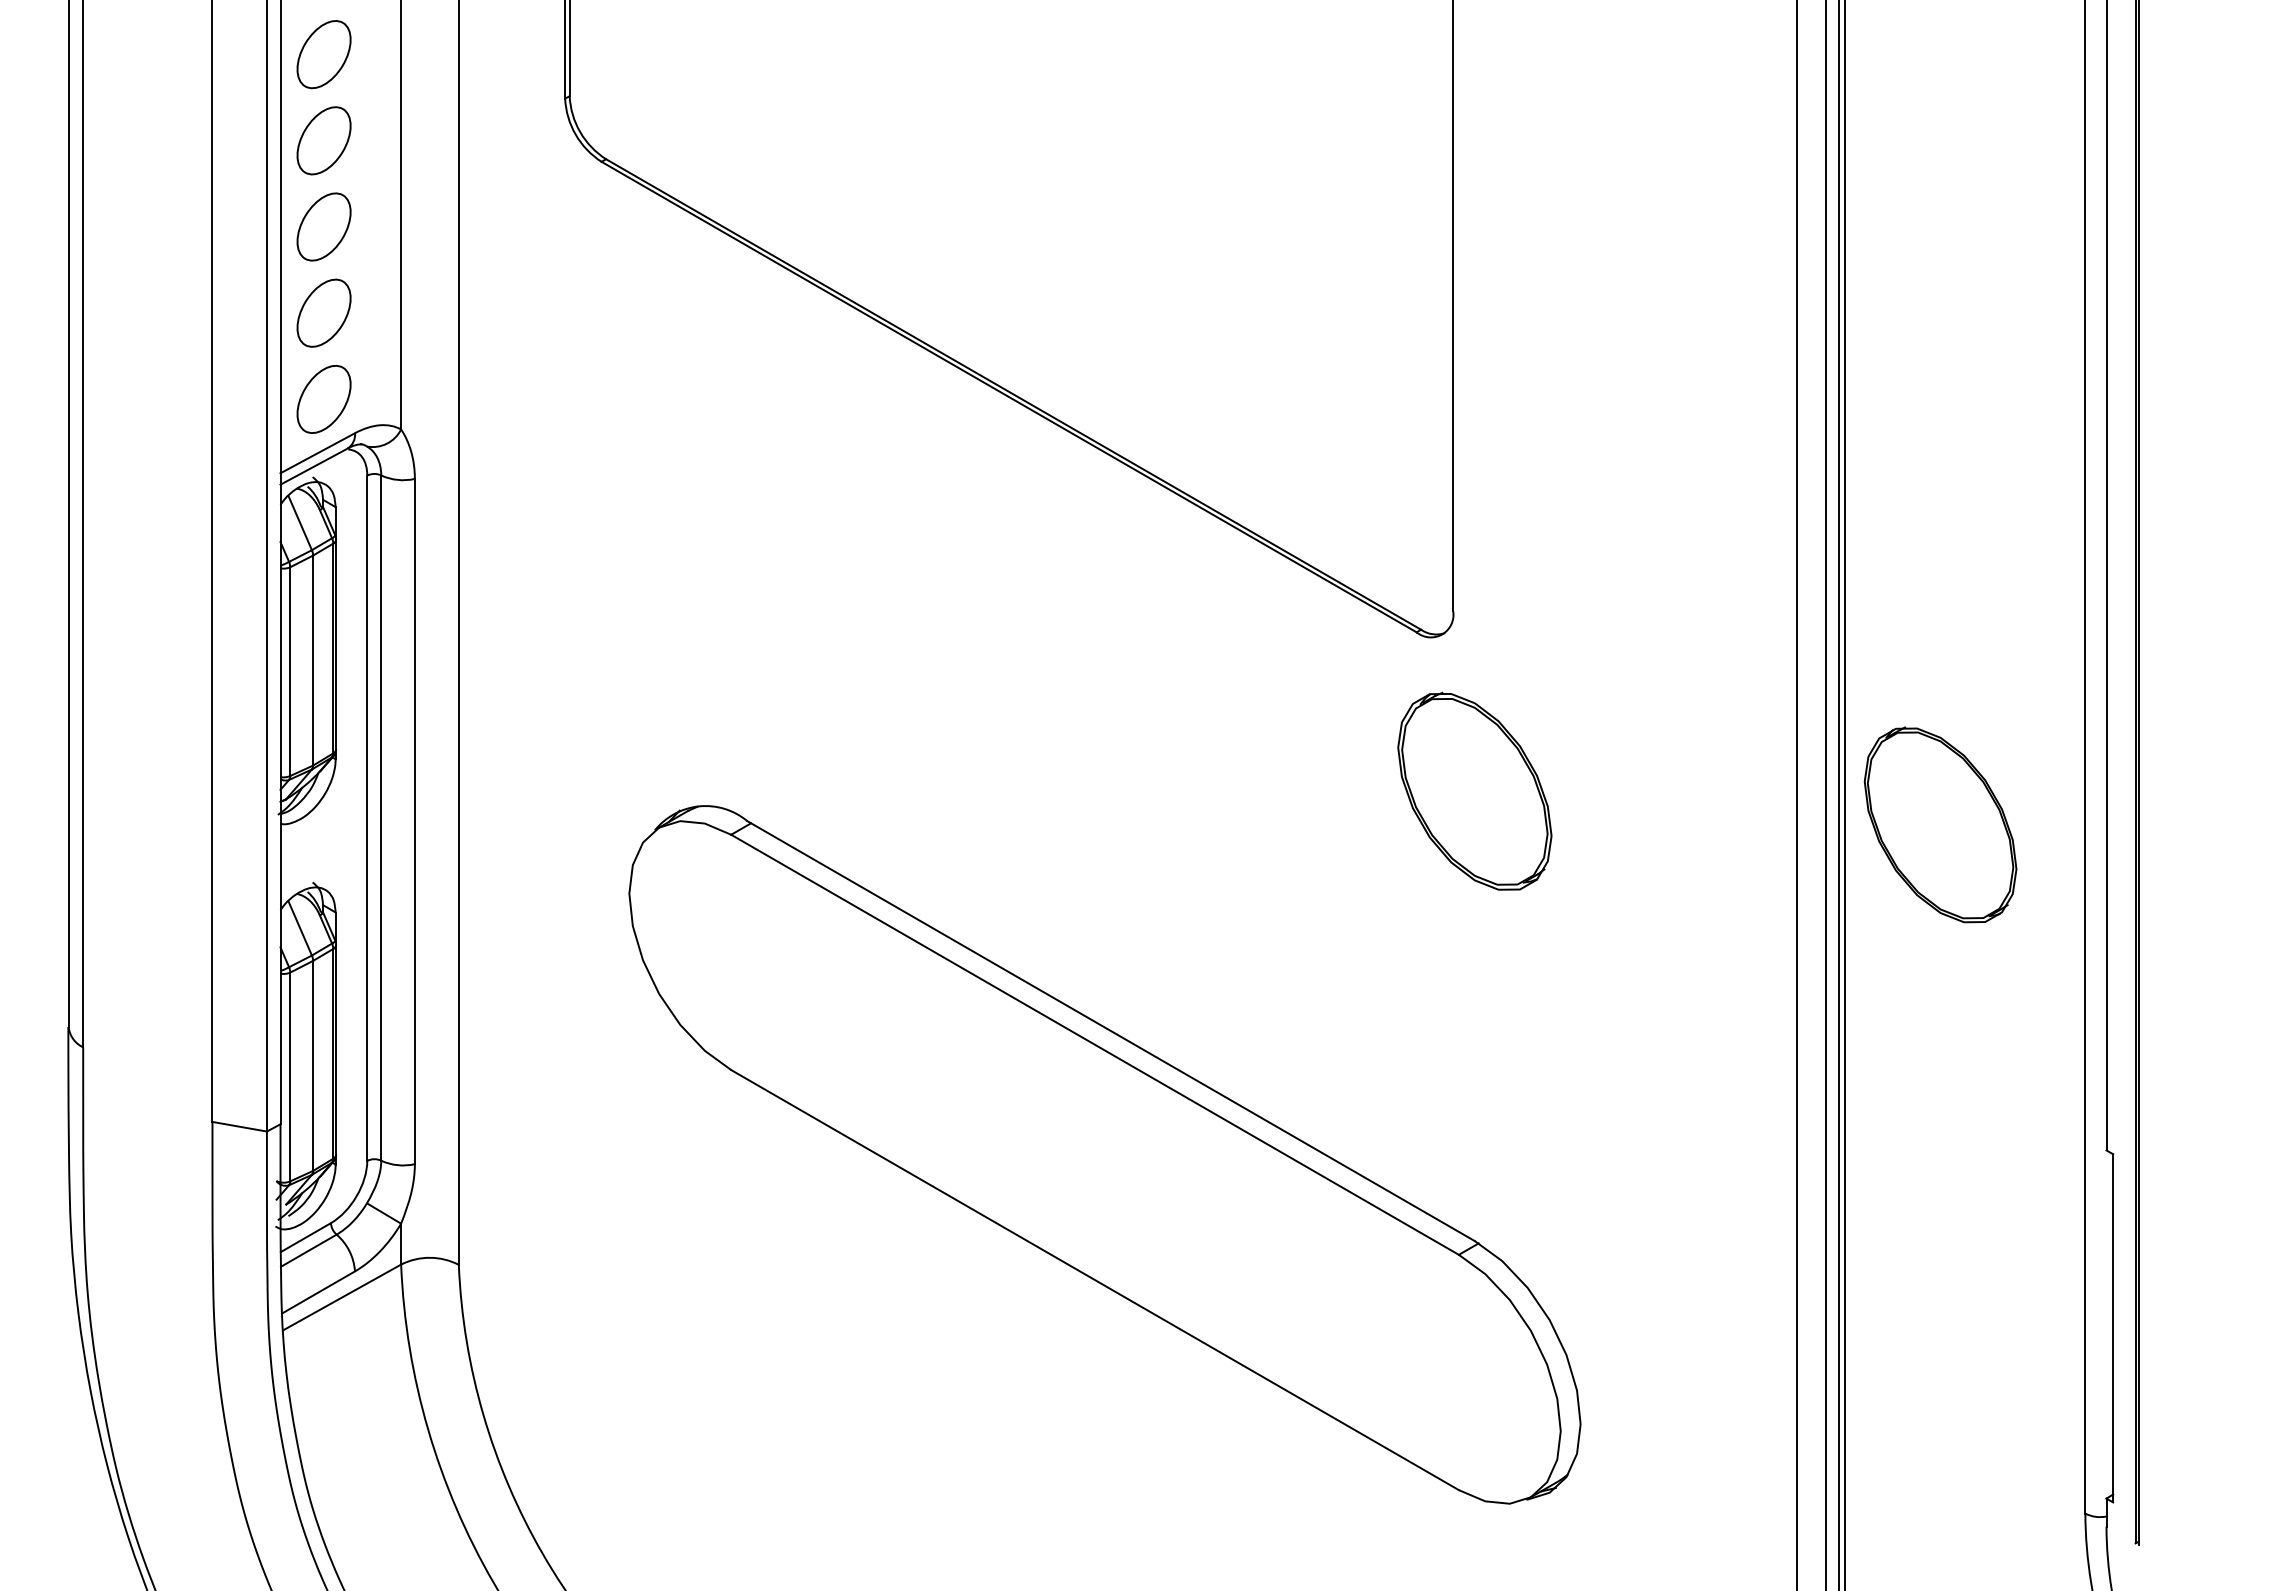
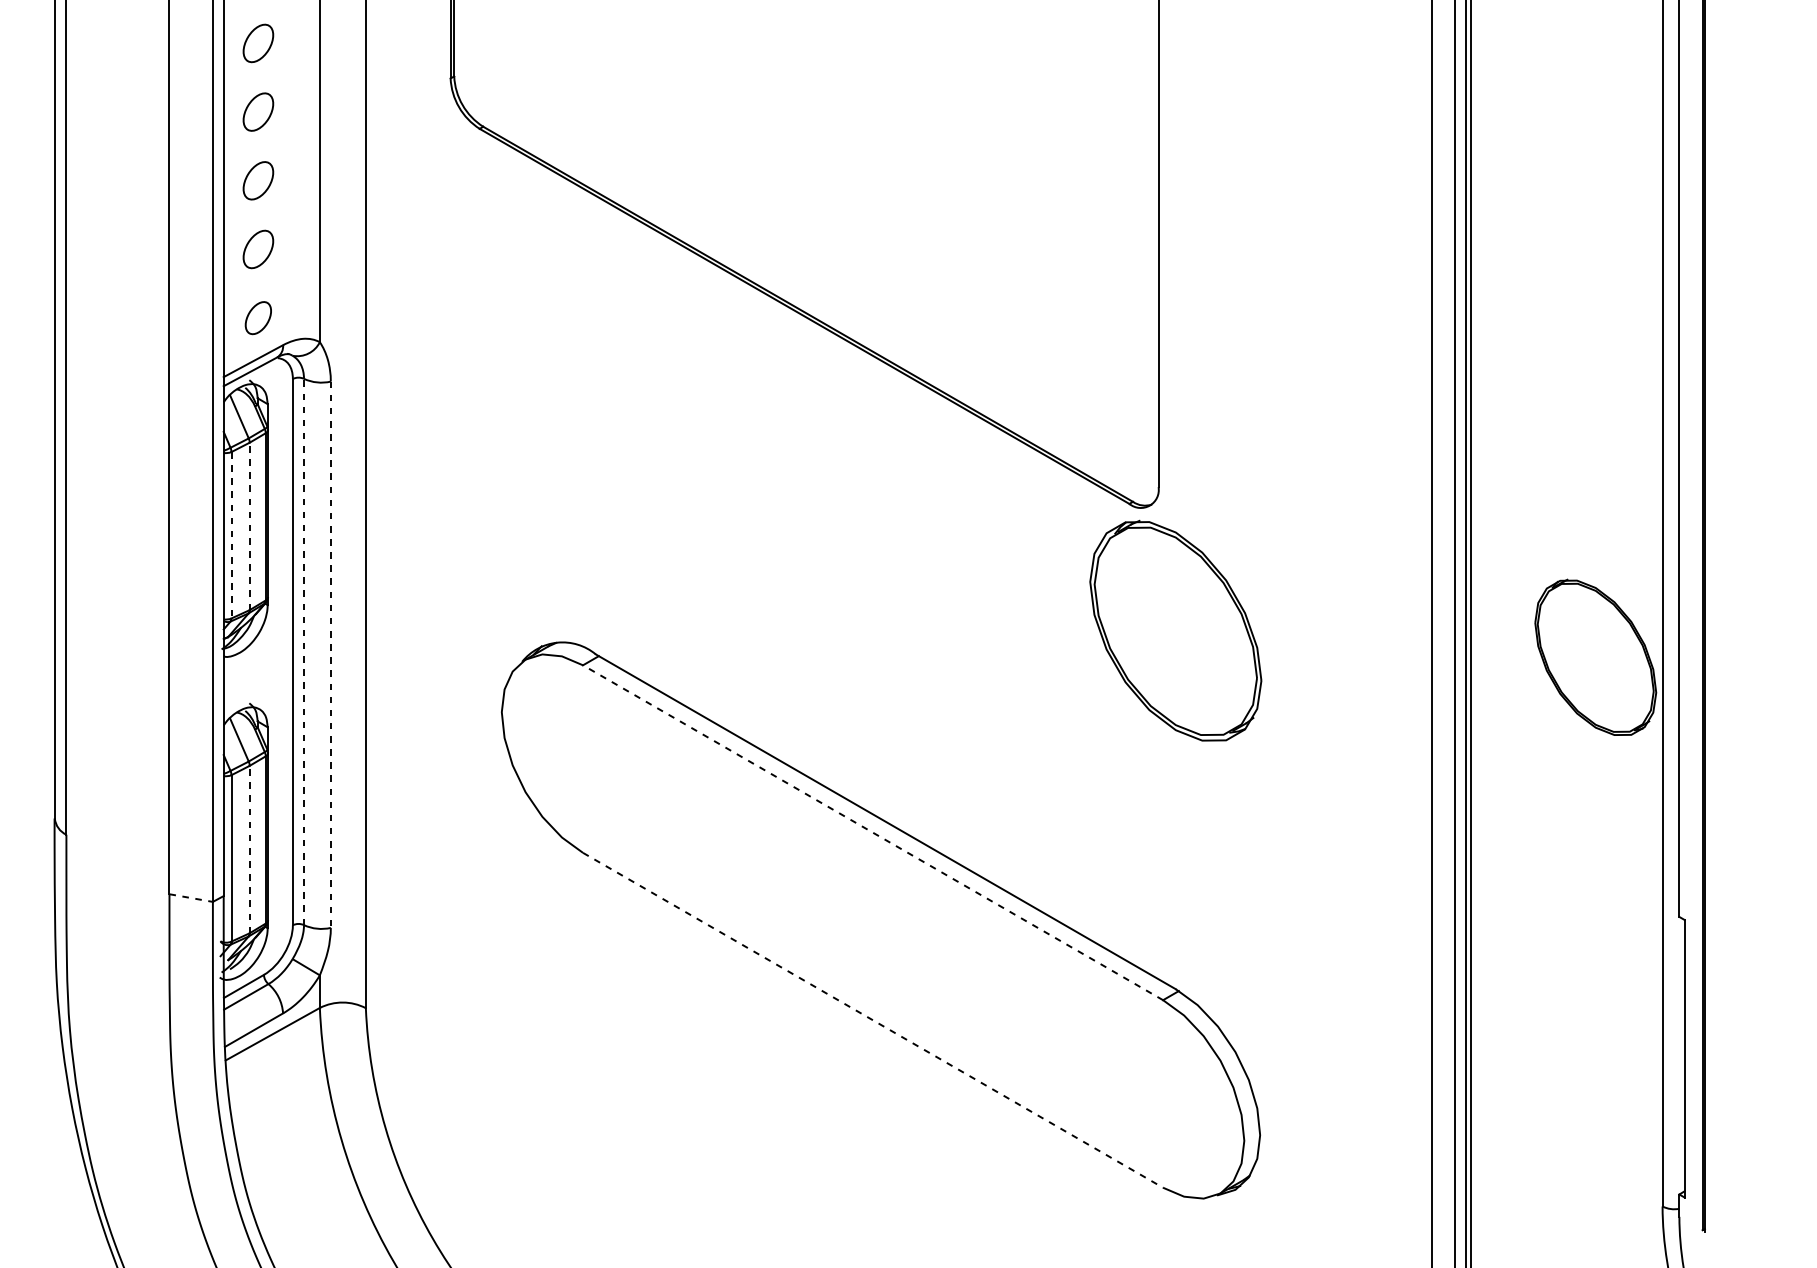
part: (323, 54) -> (257, 43), size x0.7
part: (323, 140) -> (257, 111), size x0.7
part: (323, 226) -> (257, 180), size x0.7
part: (323, 312) -> (257, 248), size x0.7
part: (323, 398) -> (257, 317), size x0.6
line: (313, 660) -> (250, 526), solid -> dashed
line: (290, 672) -> (231, 535), solid -> dashed
part: (1474, 790) -> (1175, 630), size x1.4
line: (381, 818) -> (304, 652), solid -> dashed
line: (414, 821) -> (330, 654), solid -> dashed
part: (1940, 824) -> (1595, 657), moved
line: (1094, 1044) -> (872, 832), solid -> dashed
line: (313, 1065) -> (250, 849), solid -> dashed
line: (239, 1126) -> (191, 897), solid -> dashed
line: (1095, 1280) -> (873, 1020), solid -> dashed

